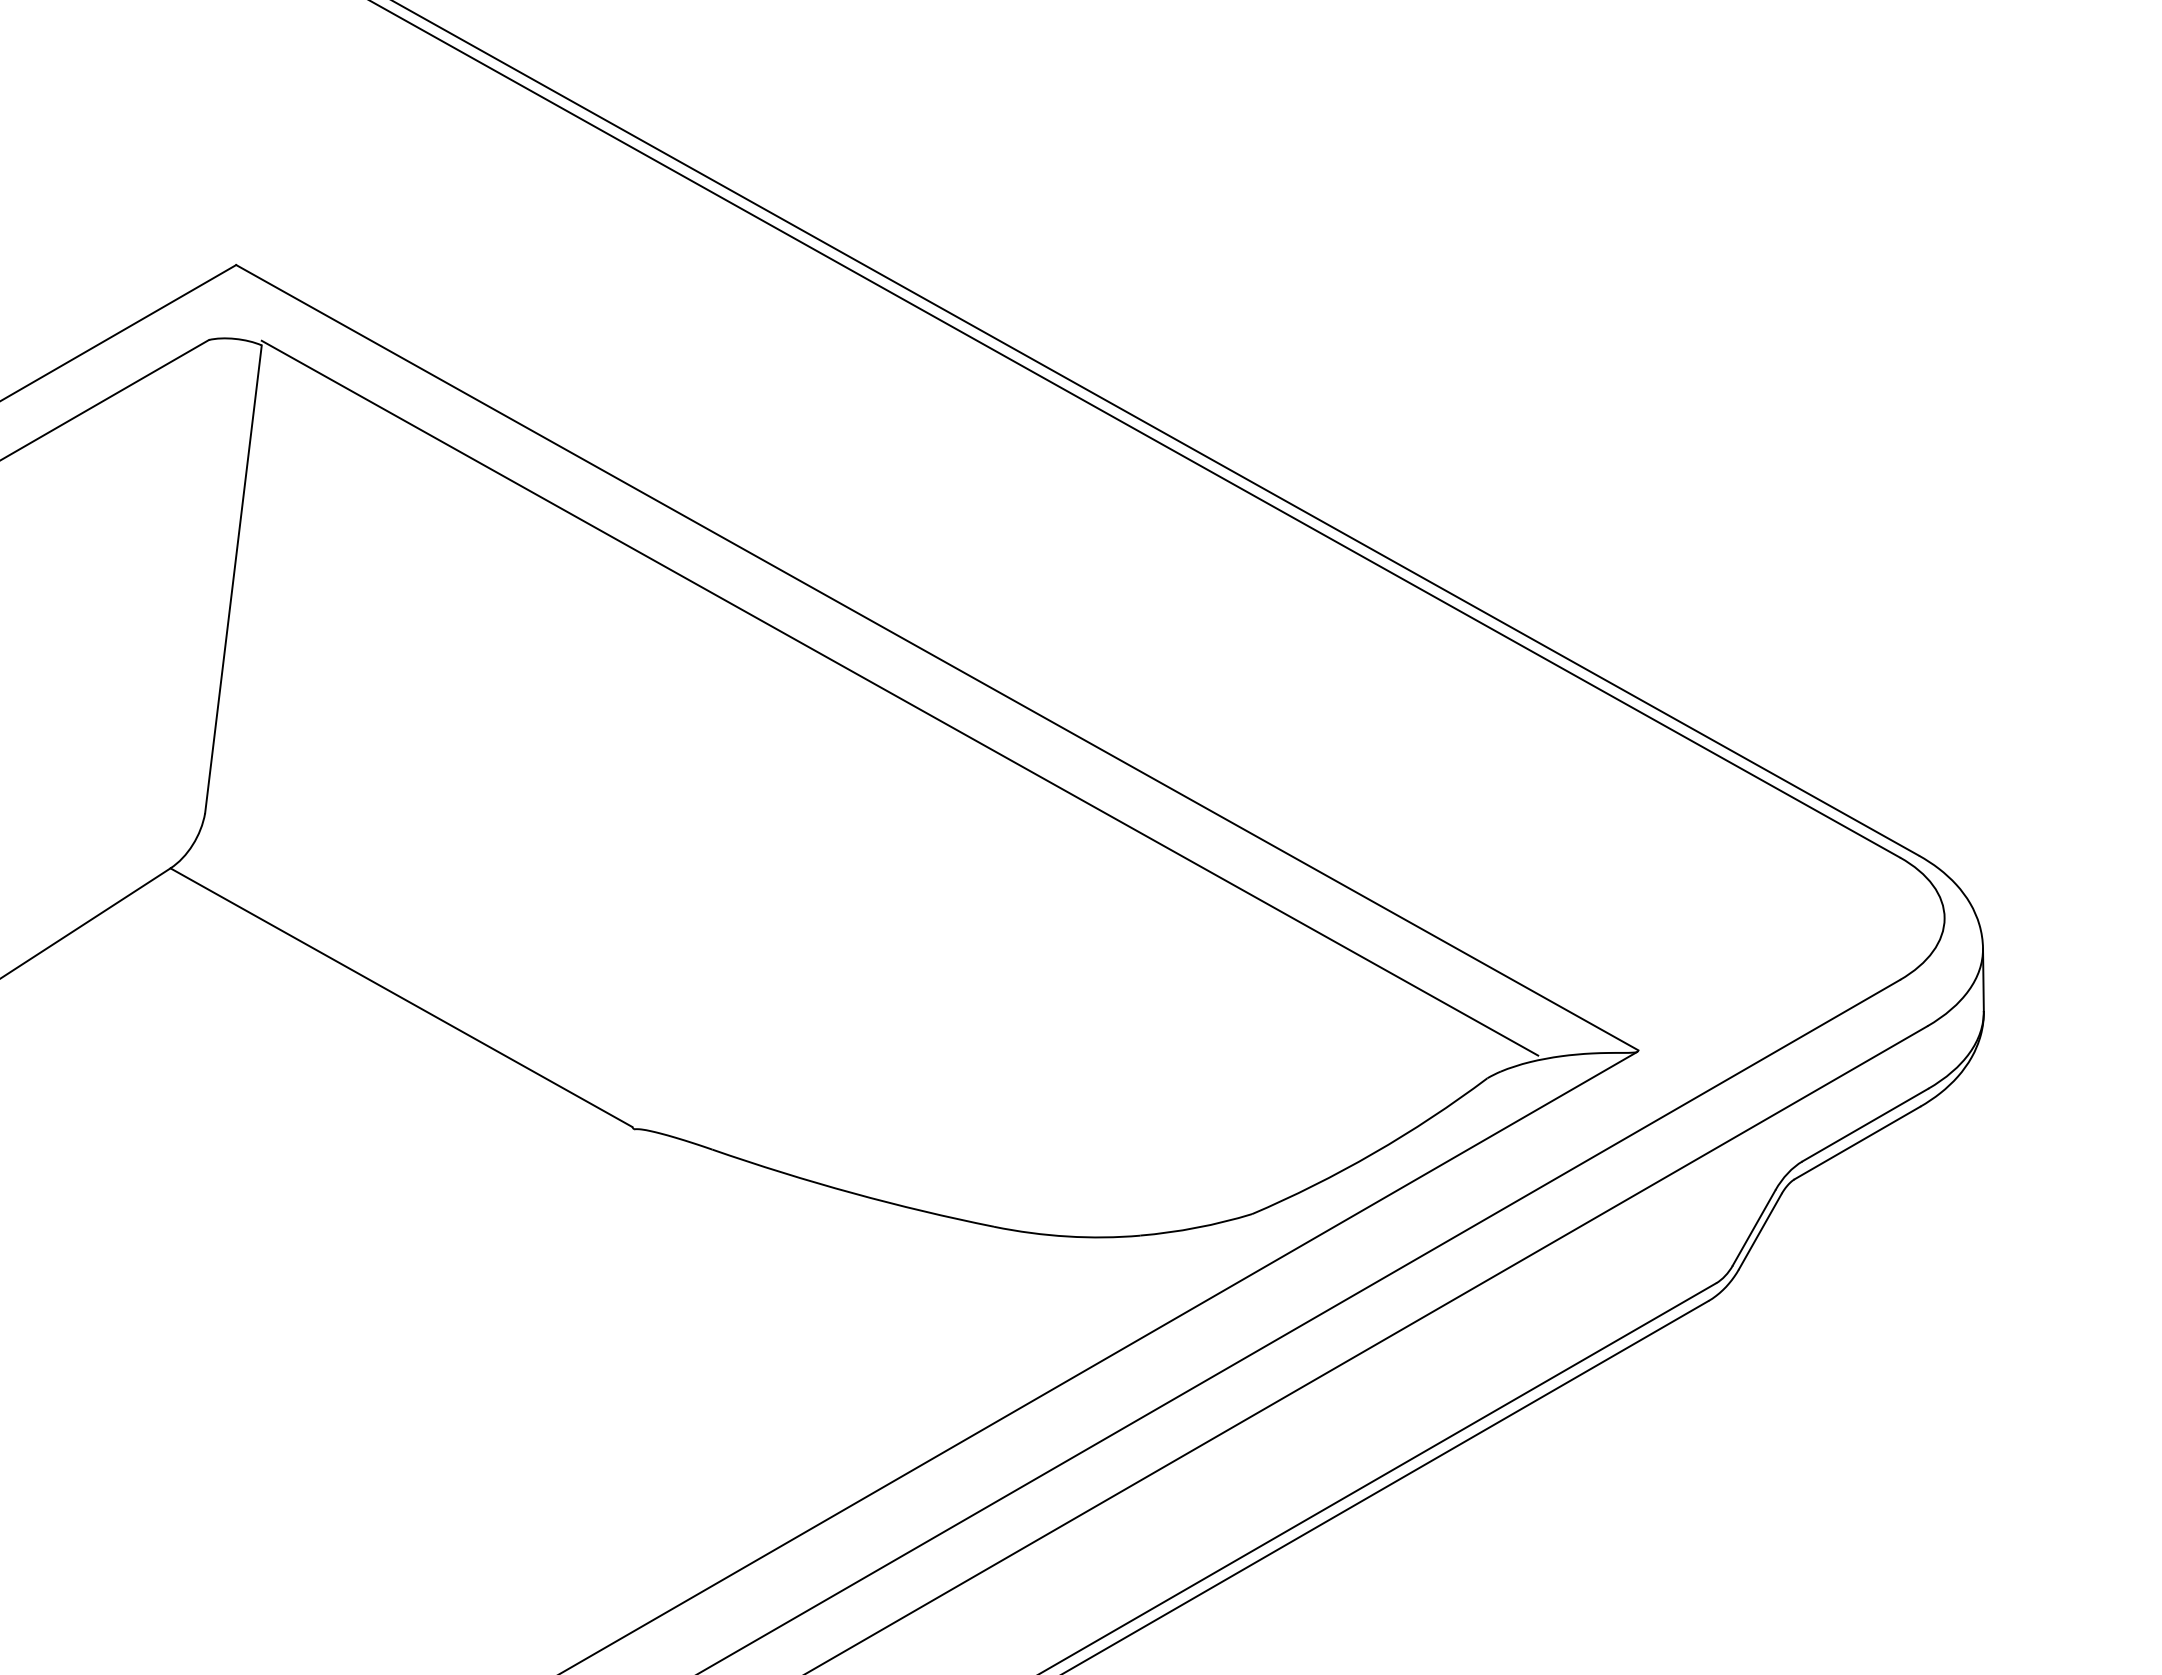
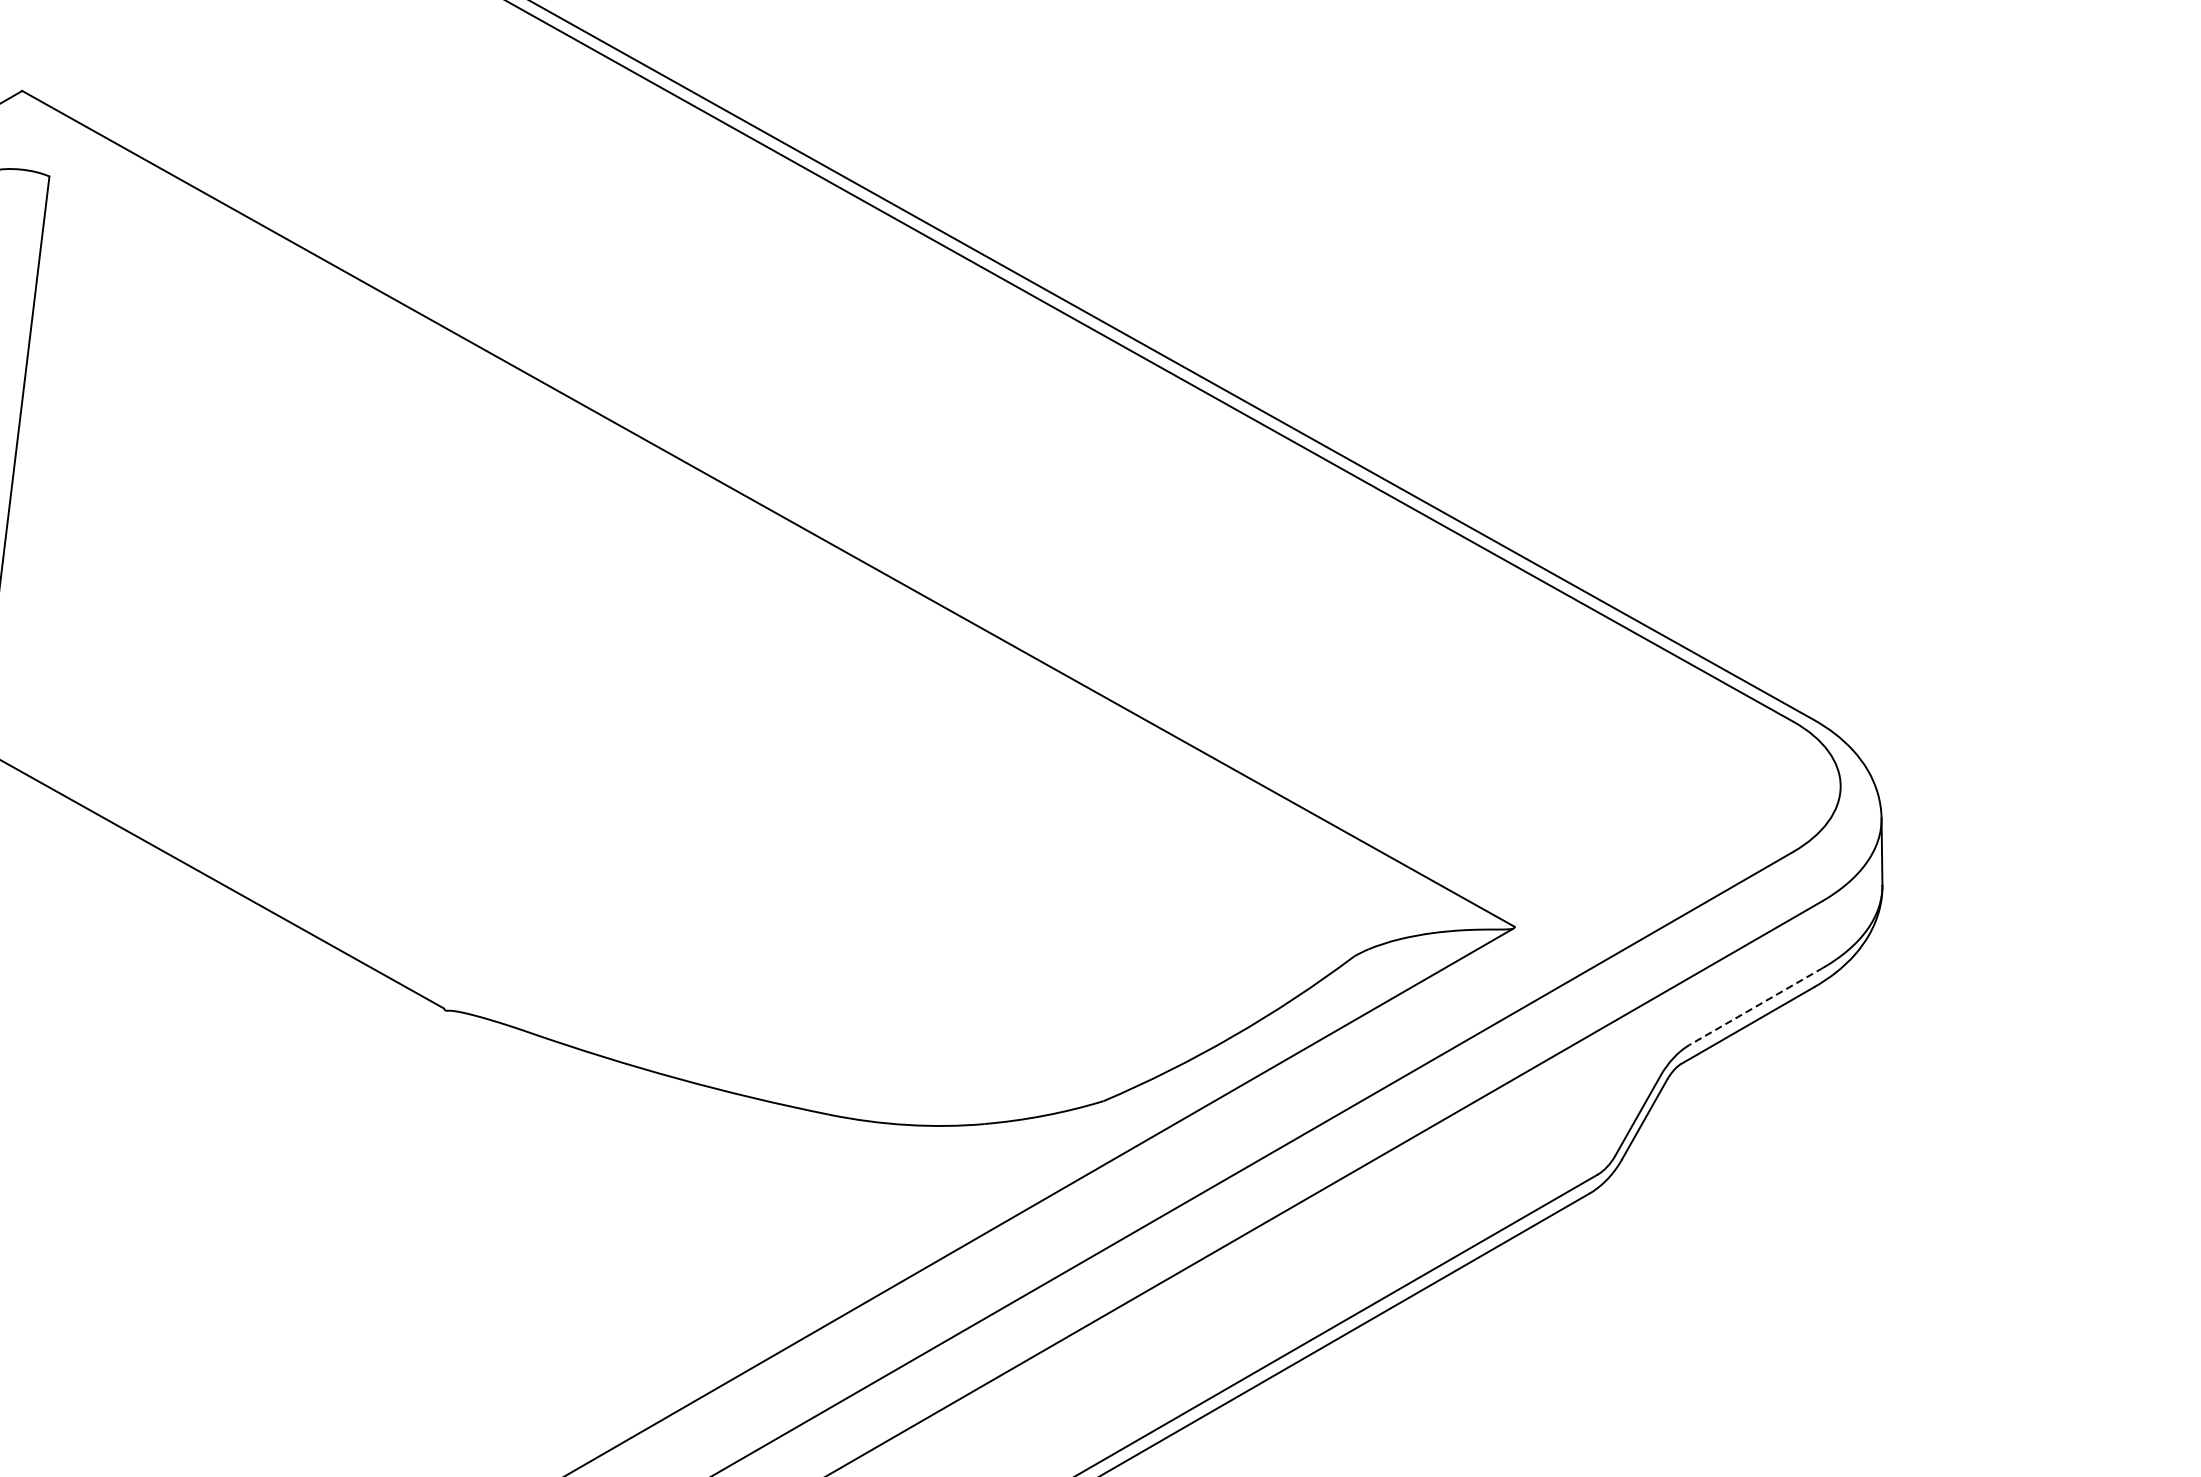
line: (899, 697) -> (728, 551), removed
line: (1865, 1125) -> (1756, 1006), solid -> dashed

